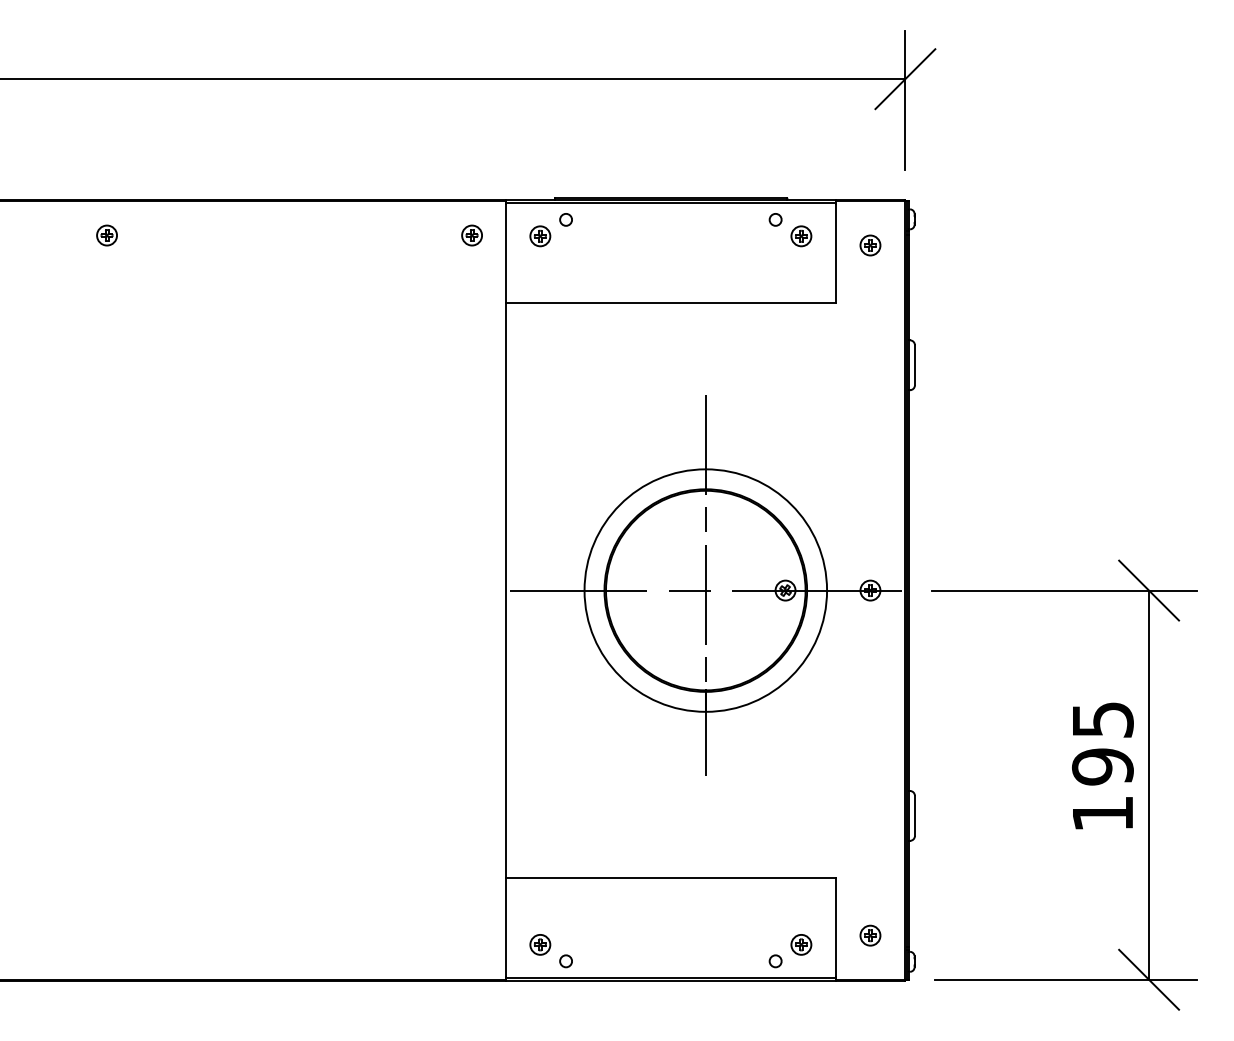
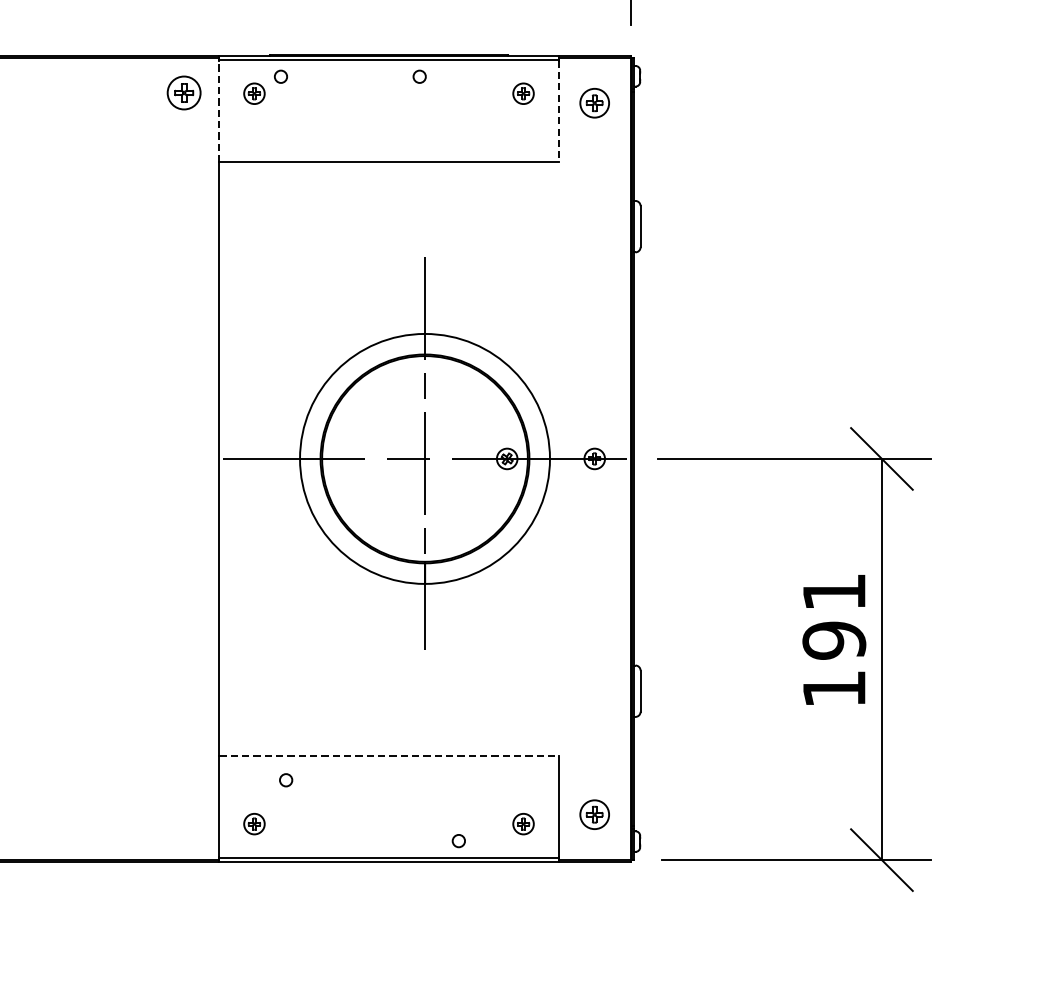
circle: (775, 219) -> (419, 76), moved
part: (471, 235) -> (183, 92), size x1.6
part: (870, 245) -> (594, 103), size x1.4
line: (506, 253) -> (219, 111), solid -> dashed
line: (835, 254) -> (558, 112), solid -> dashed
text: (1103, 719) -> (834, 591), 195 -> 191
line: (670, 878) -> (388, 755), solid -> dashed
part: (870, 935) -> (594, 814), size x1.4
circle: (565, 961) -> (285, 780), moved
circle: (775, 961) -> (458, 841), moved

